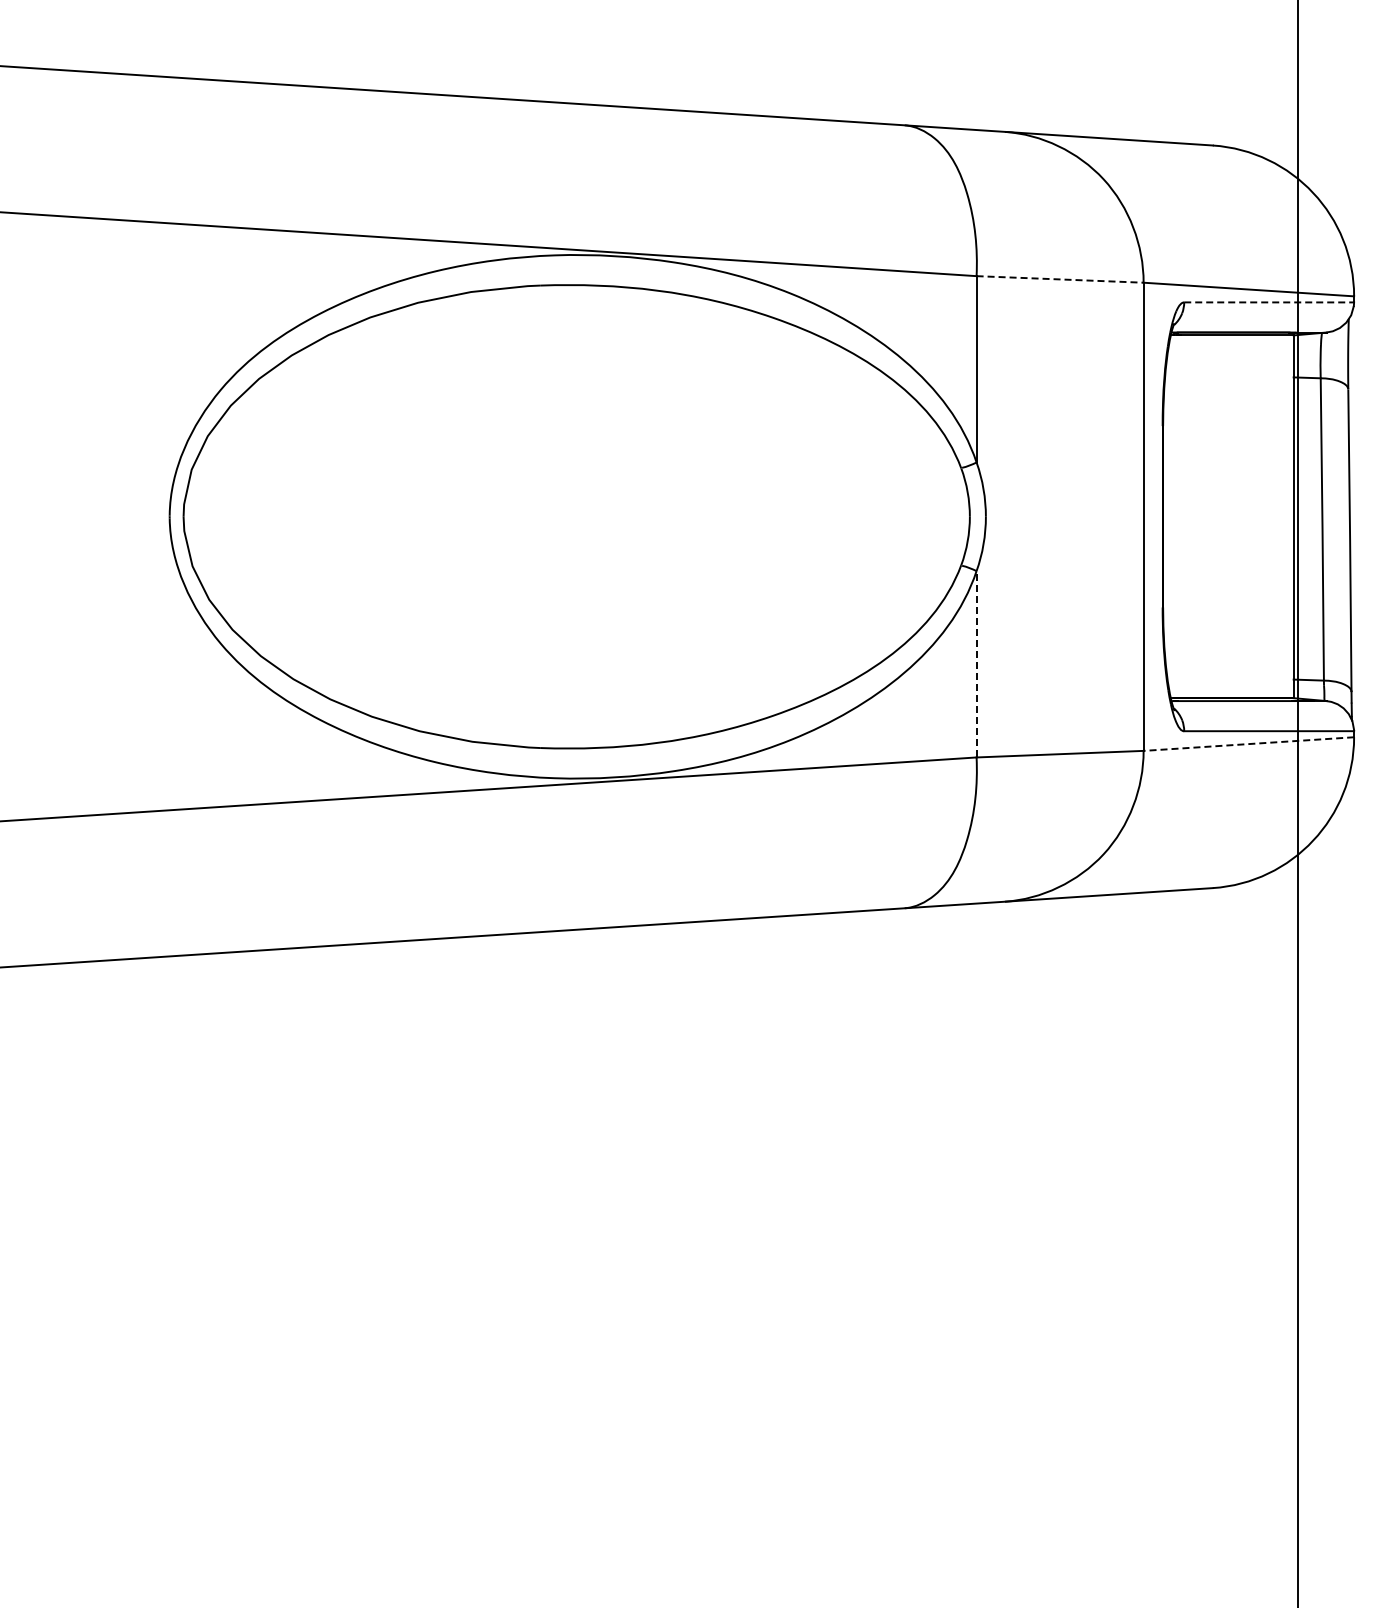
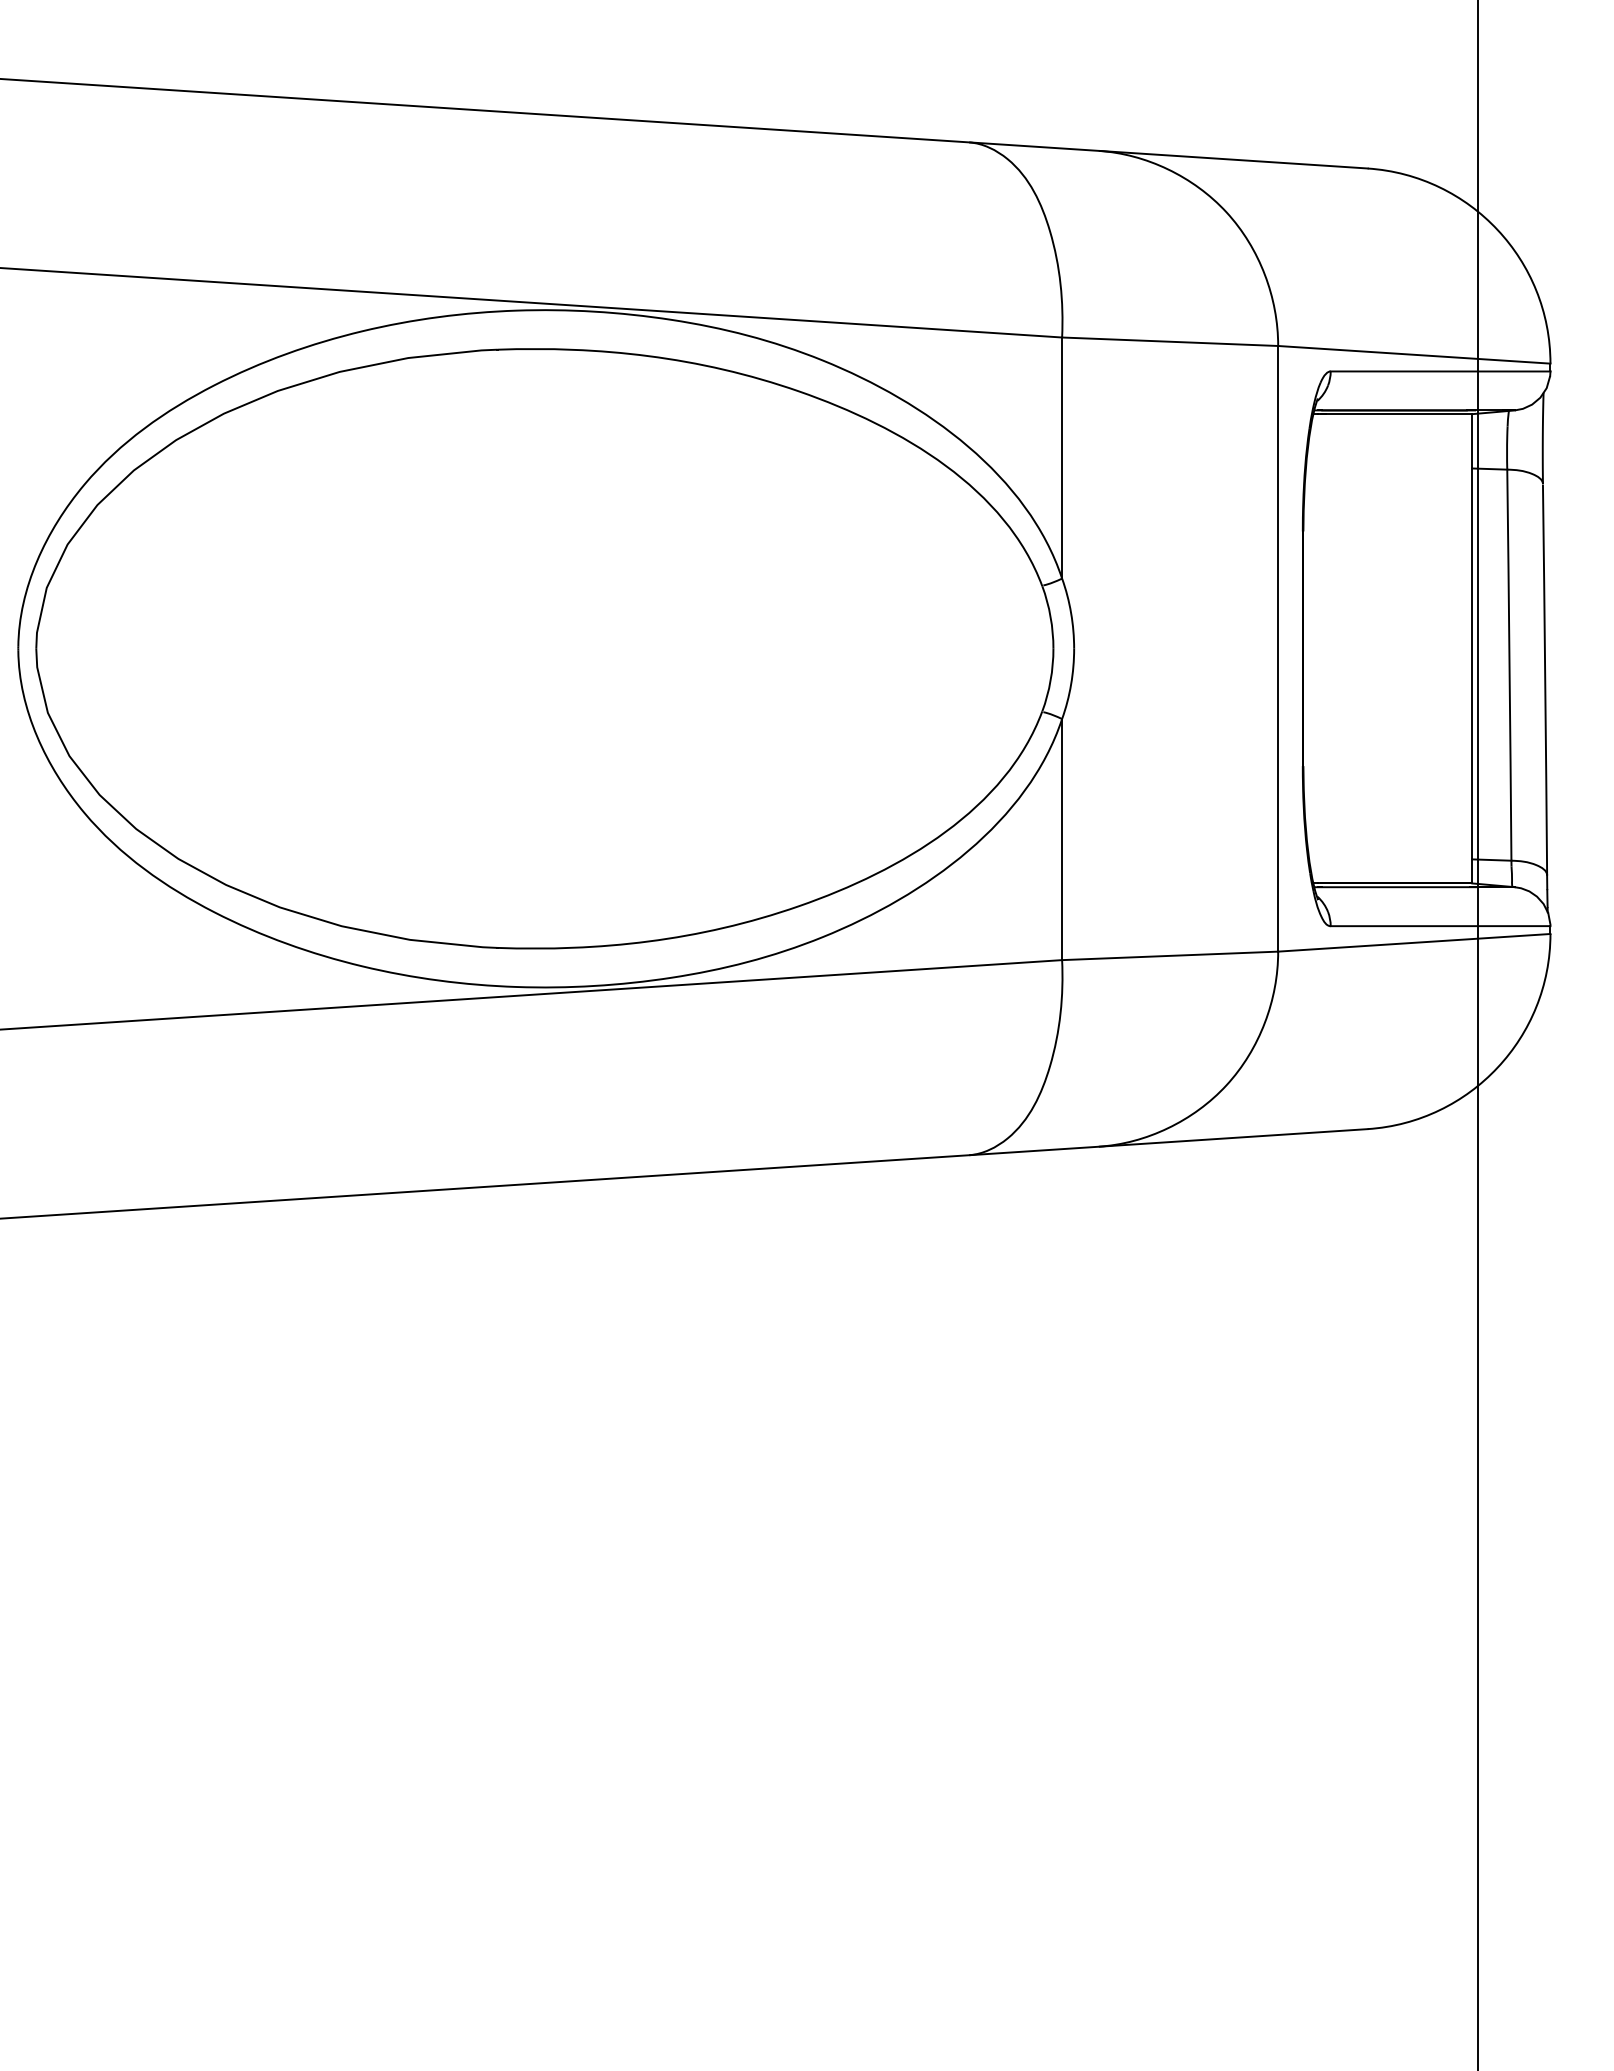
line: (1060, 279) -> (1170, 341), dashed -> solid
line: (1269, 302) -> (1441, 371), dashed -> solid
line: (976, 663) -> (1061, 838), dashed -> solid
line: (1248, 744) -> (1413, 943), dashed -> solid

